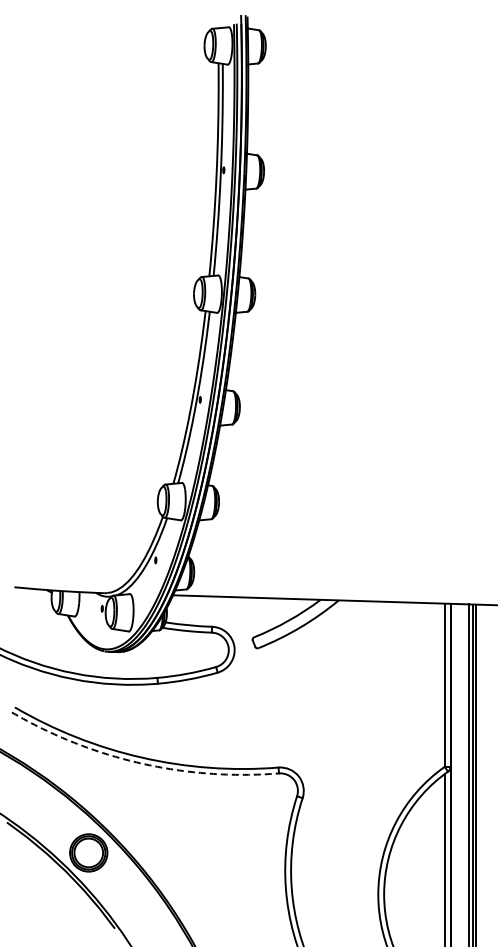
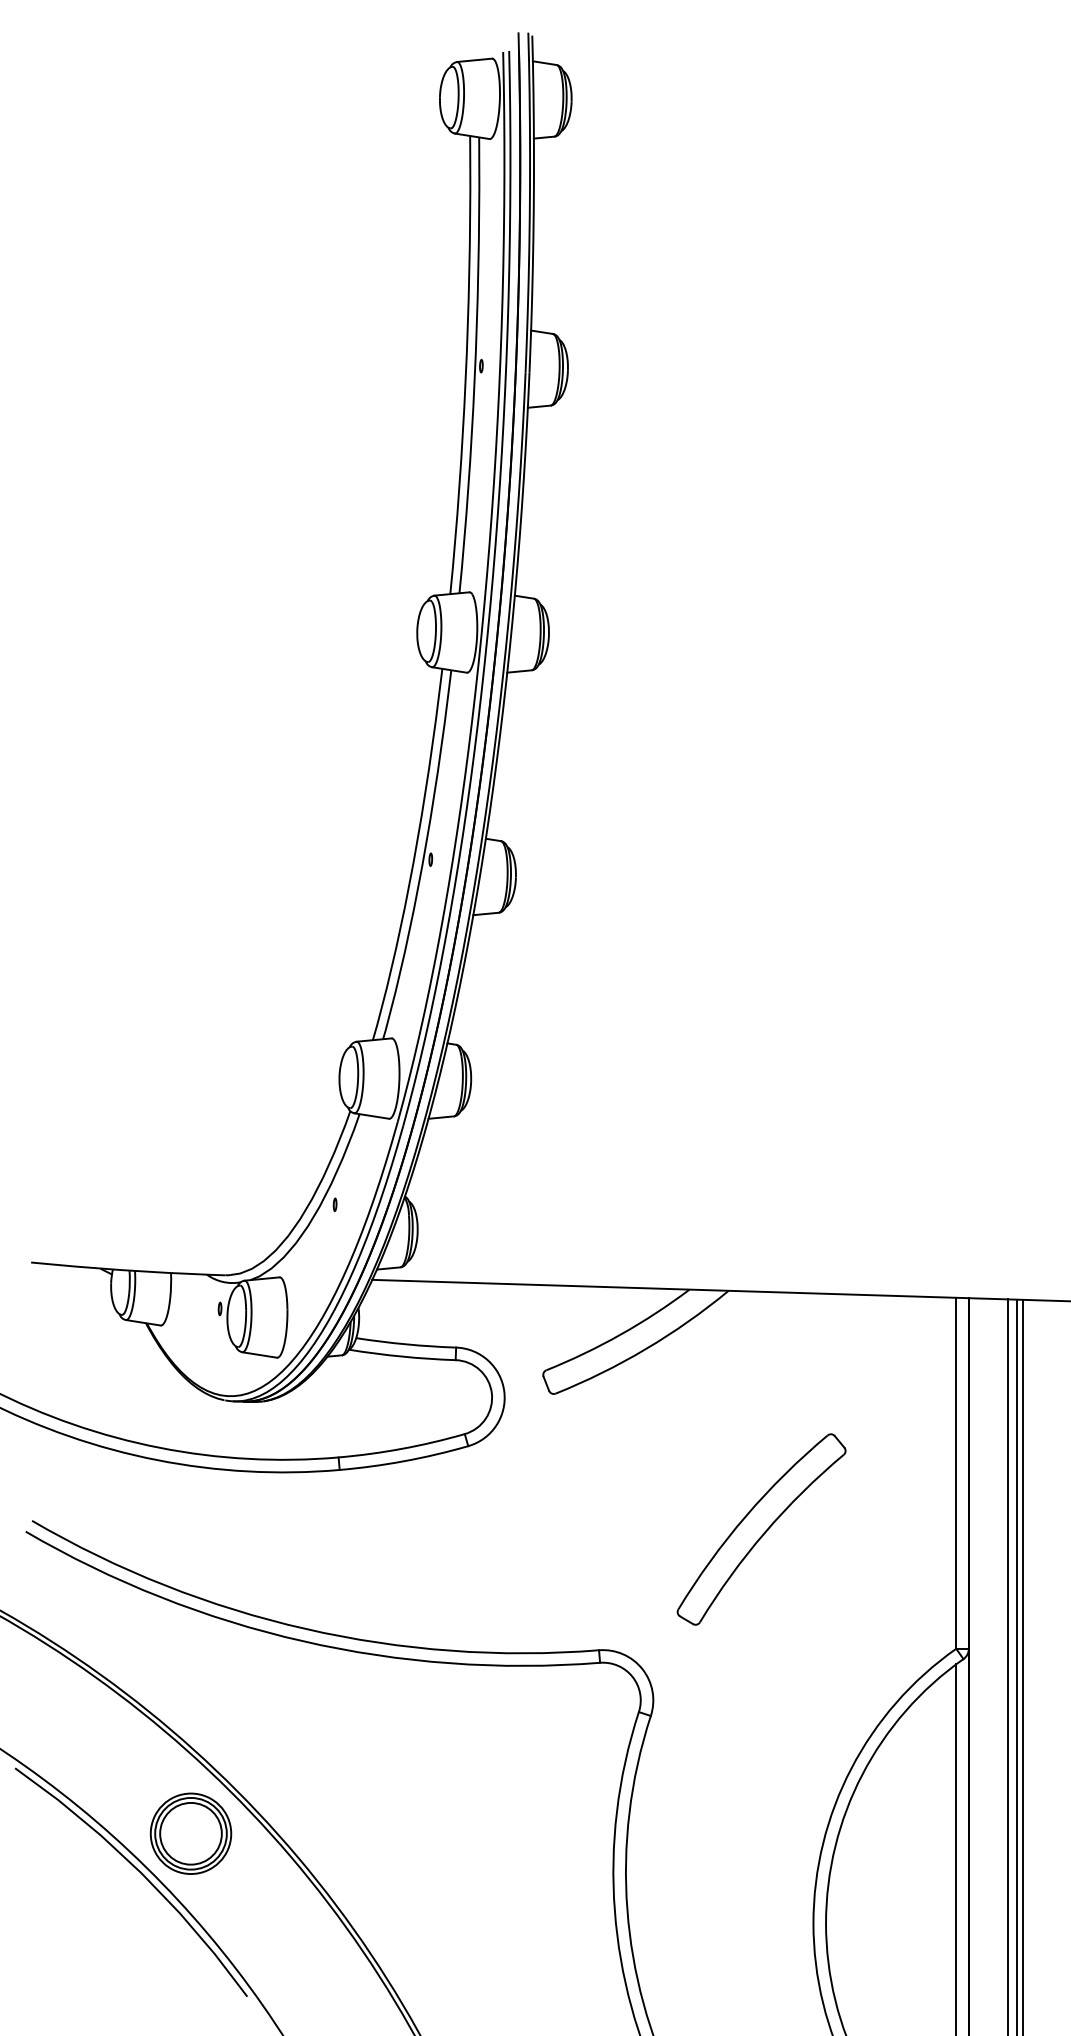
part: (354, 711) -> (762, 1529), added
arc: (140, 763) -> (302, 1641), dashed -> solid

